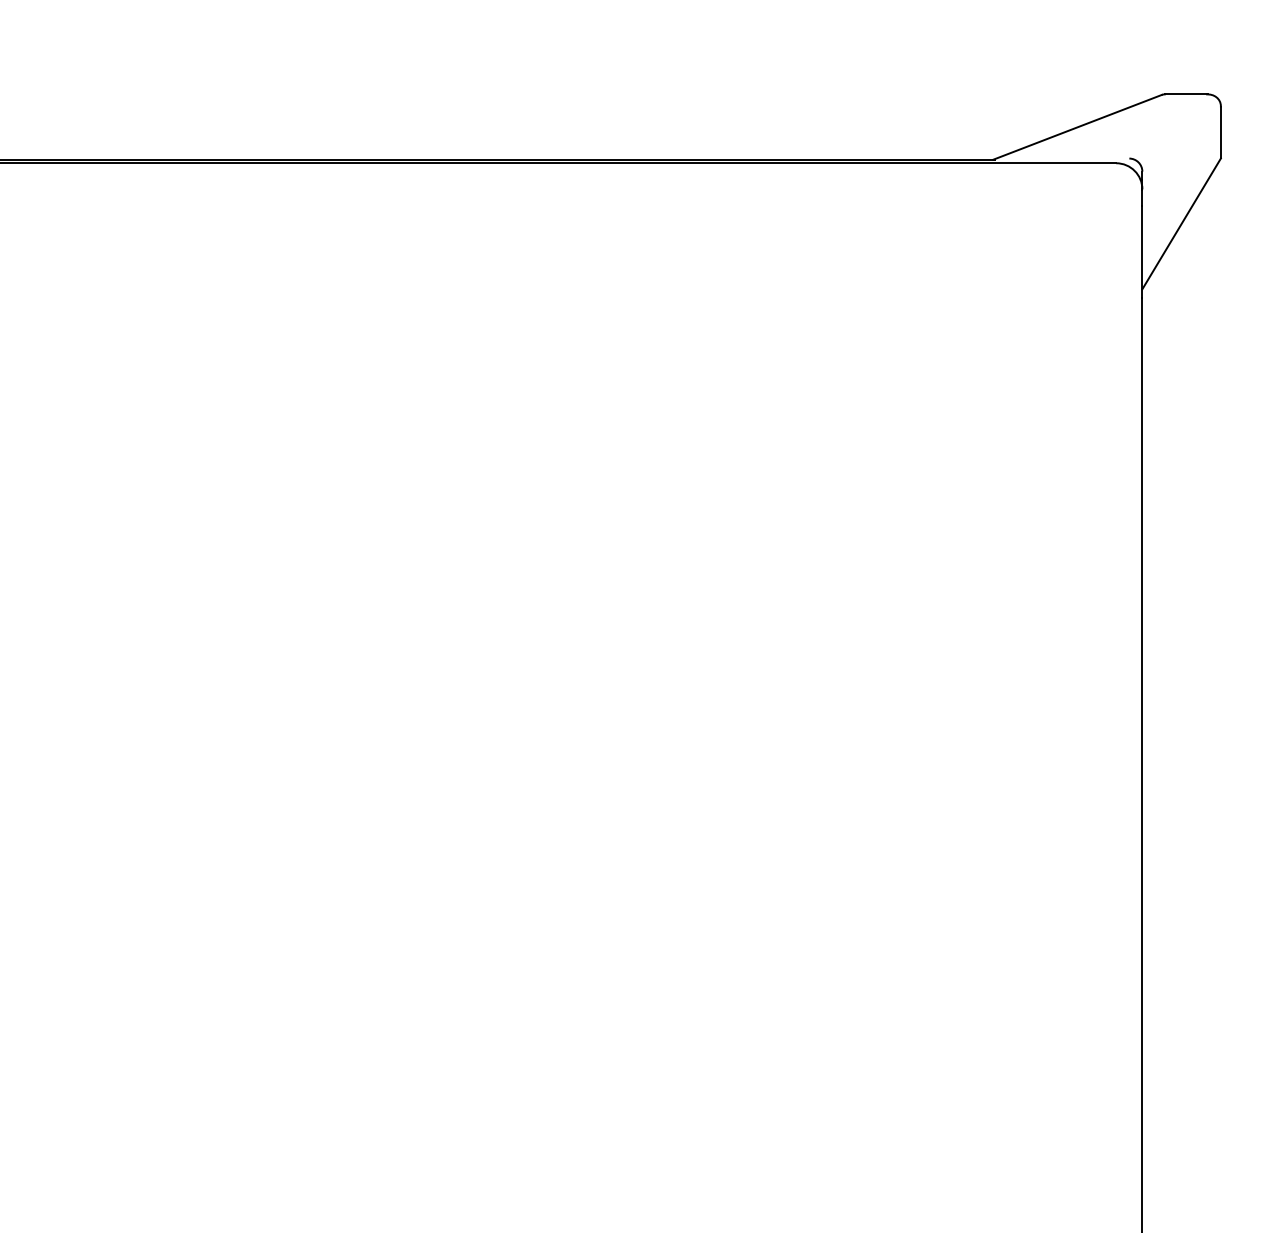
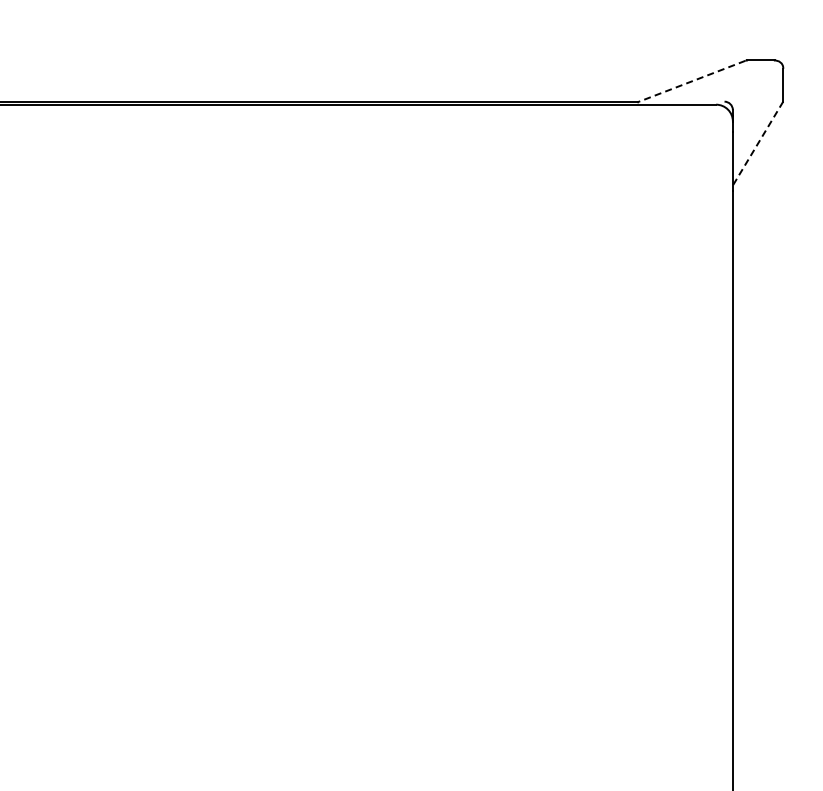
line: (1076, 127) -> (690, 81), solid -> dashed
line: (1182, 223) -> (758, 143), solid -> dashed

